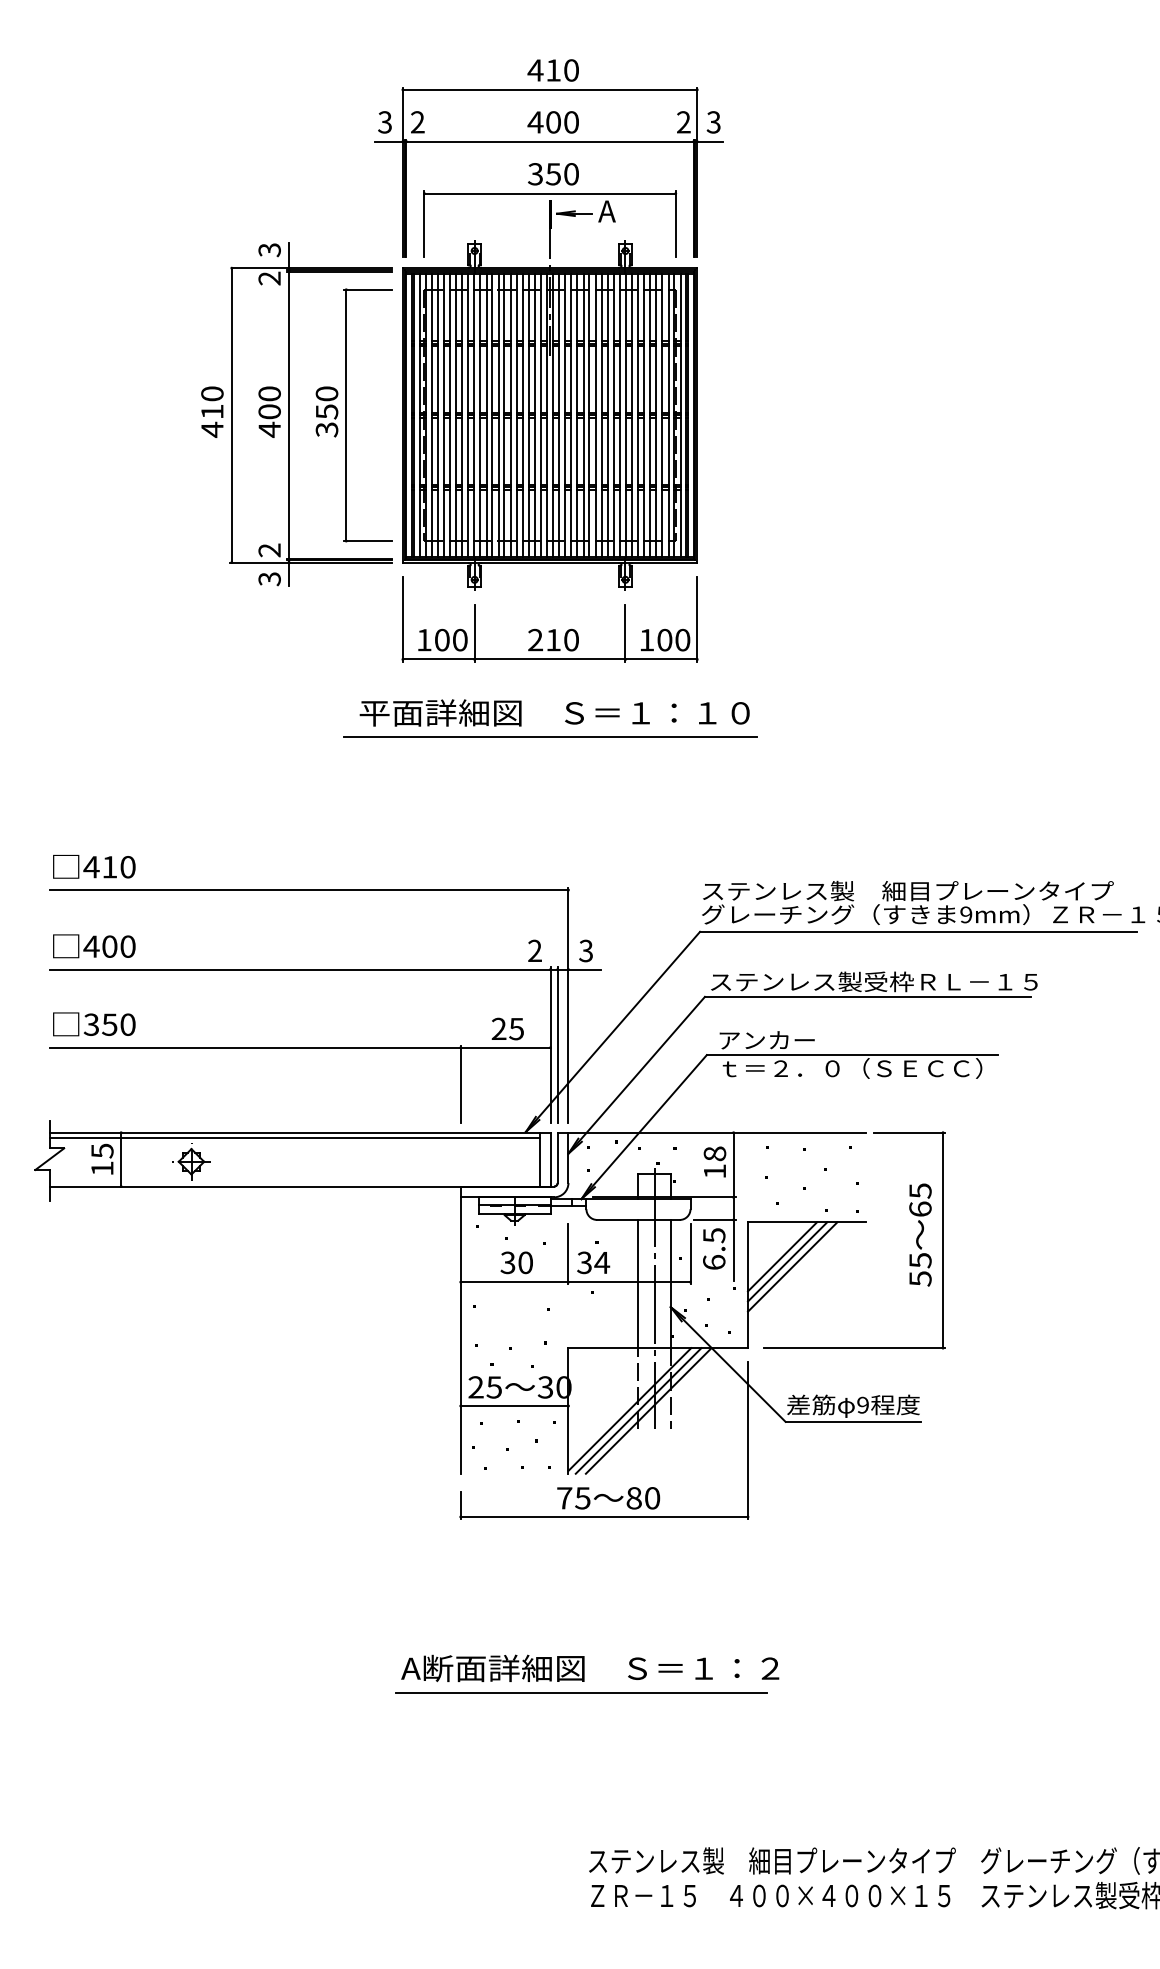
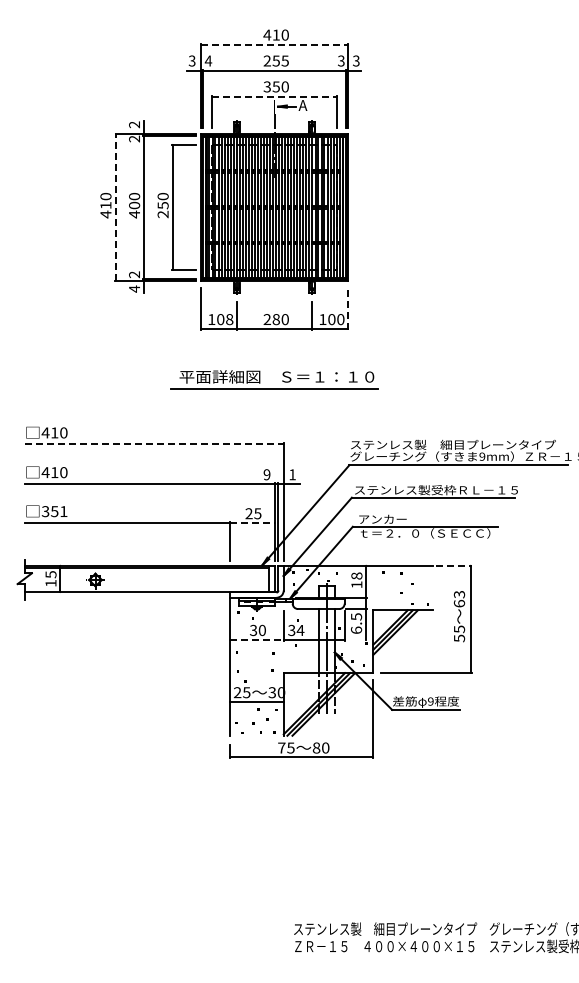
line: (551, 89) -> (275, 44), solid -> dashed
text: (417, 121) -> (208, 60), 2 -> 4
text: (551, 121) -> (275, 60), 400 -> 255
text: (684, 123) -> (341, 61), 2 -> 3
line: (549, 193) -> (274, 96), solid -> dashed
text: (271, 249) -> (135, 124), 3 -> 2
line: (231, 413) -> (115, 206), solid -> dashed
text: (327, 429) -> (163, 214), 350 -> 250
text: (269, 577) -> (134, 288), 3 -> 4
line: (698, 617) -> (348, 308), solid -> dashed
text: (459, 640) -> (229, 319), 100 -> 108
text: (551, 640) -> (275, 319), 210 -> 280
part: (565, 720) -> (282, 380), moved
line: (309, 890) -> (154, 444), solid -> dashed
text: (109, 946) -> (54, 472), 400 -> 410
text: (586, 950) -> (292, 474), 3 -> 1
text: (533, 952) -> (266, 475), 2 -> 9
text: (127, 1024) -> (63, 511), 350 -> 351
line: (505, 1048) -> (252, 523), solid -> dashed
line: (910, 1132) -> (454, 565), solid -> dashed
text: (918, 1190) -> (458, 594), 65 -> 63
line: (513, 1282) -> (256, 640), solid -> dashed
part: (586, 1673) -> (292, 835), removed

